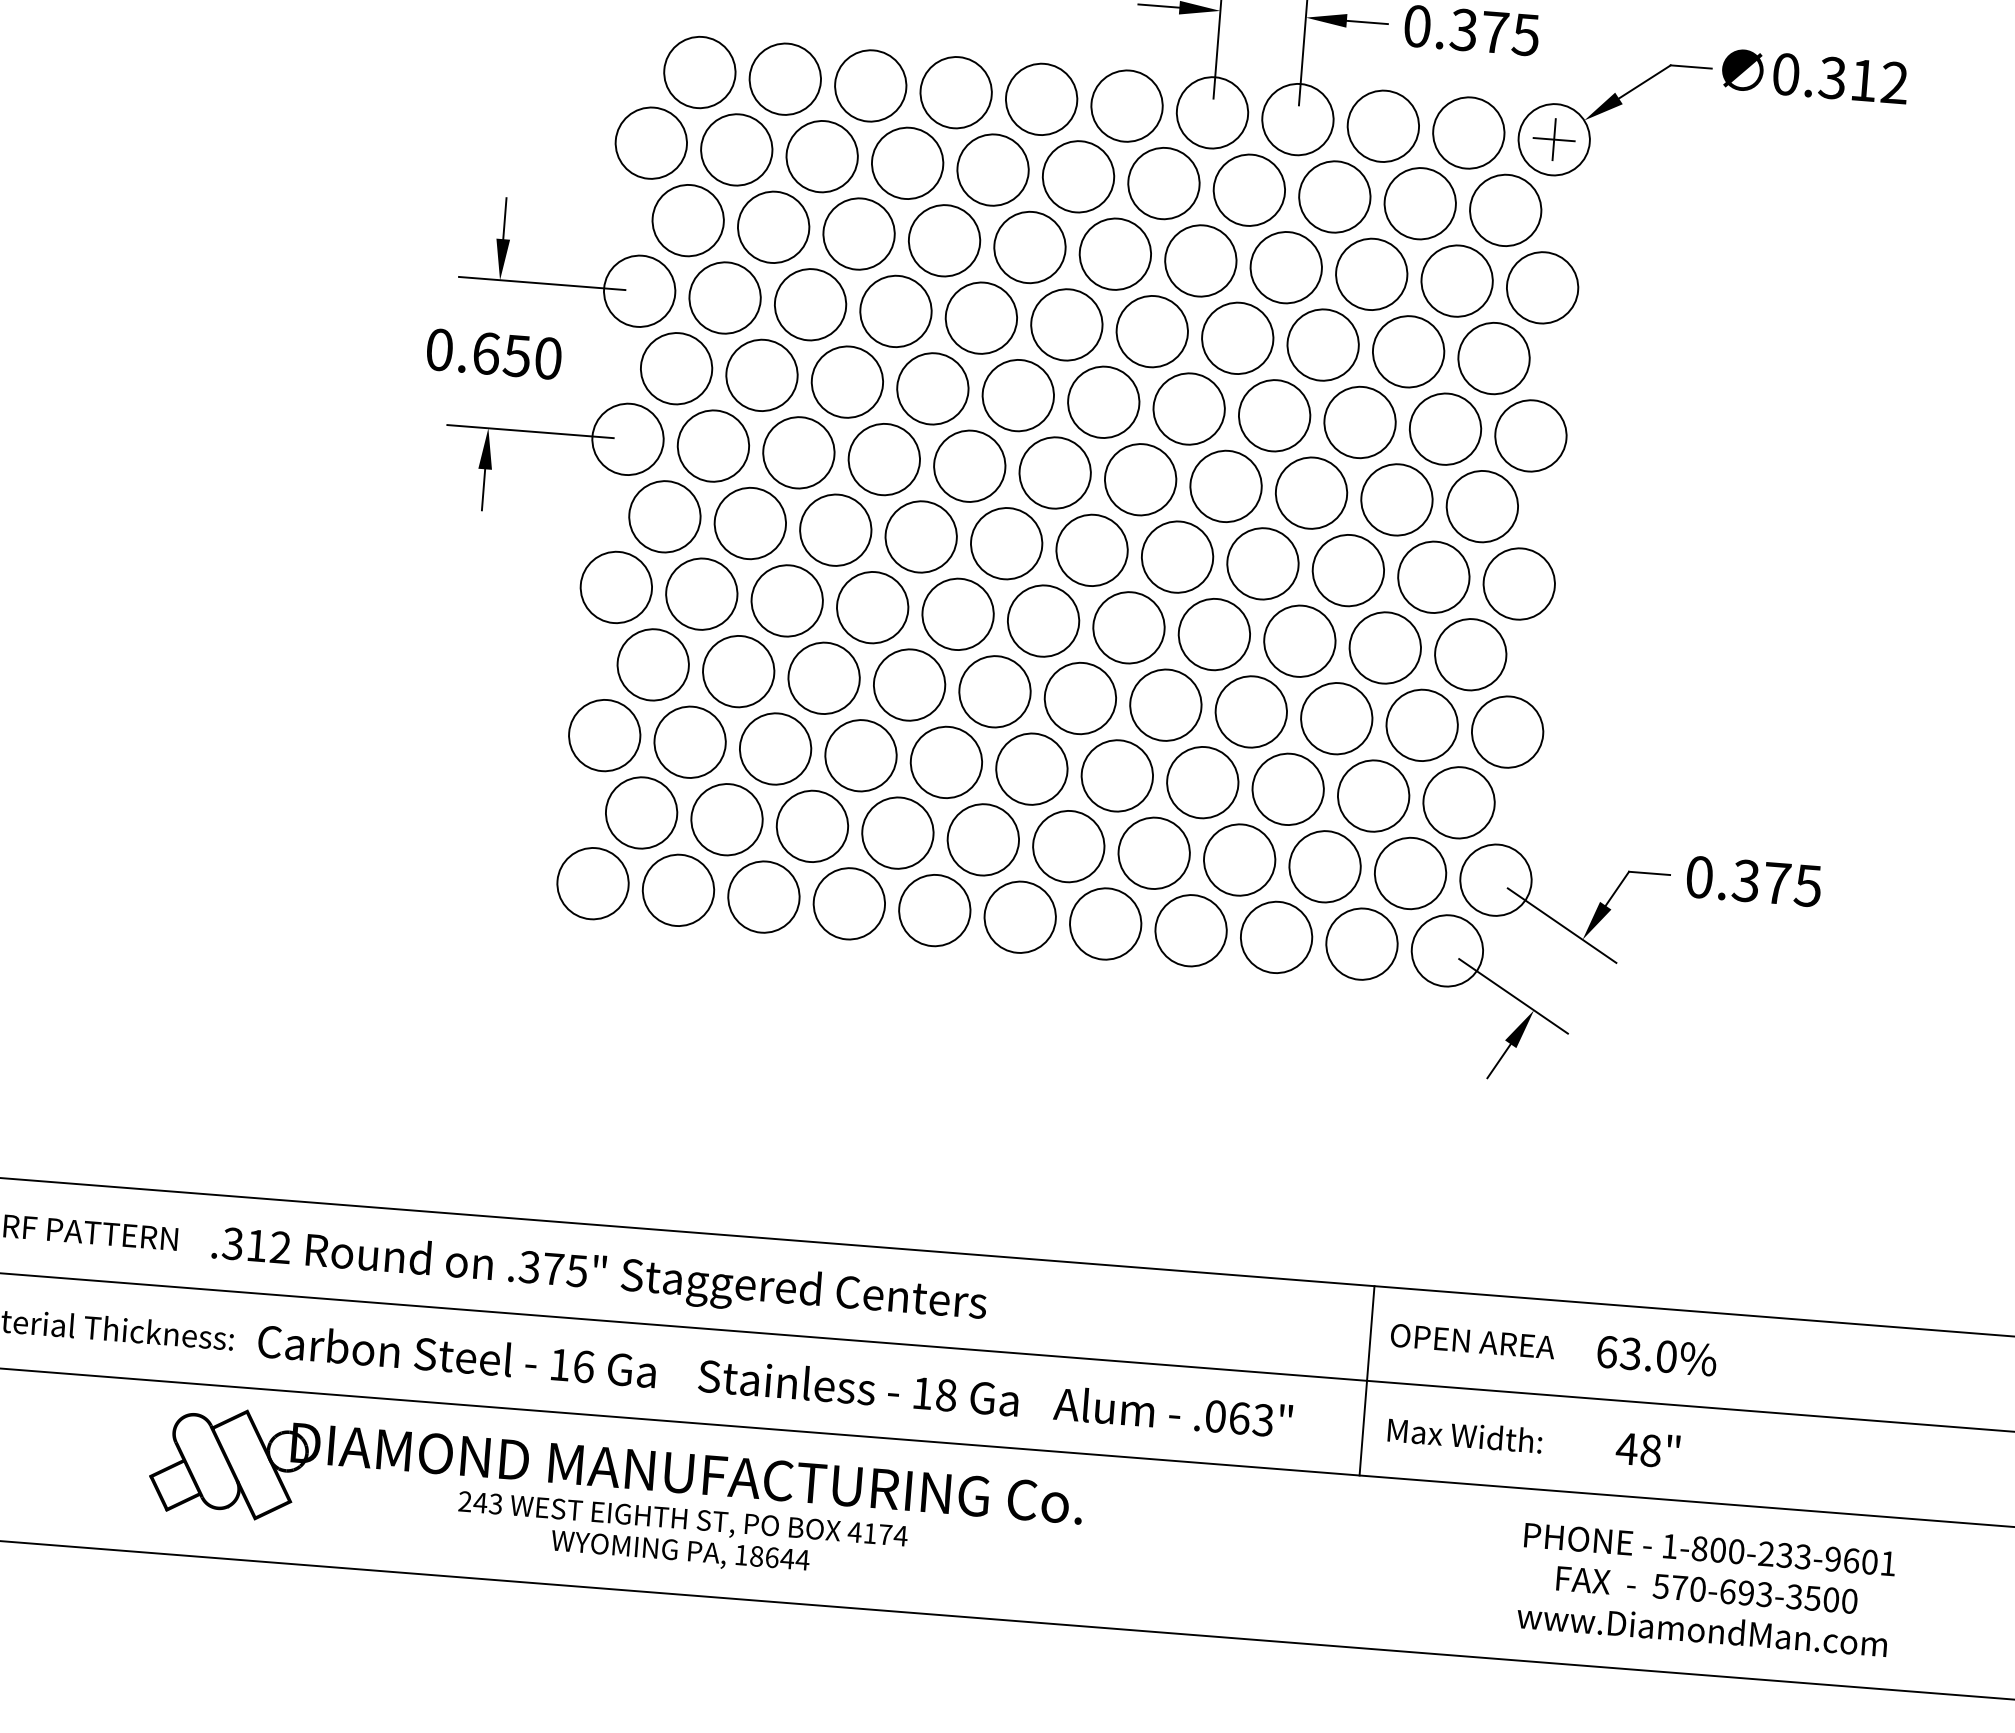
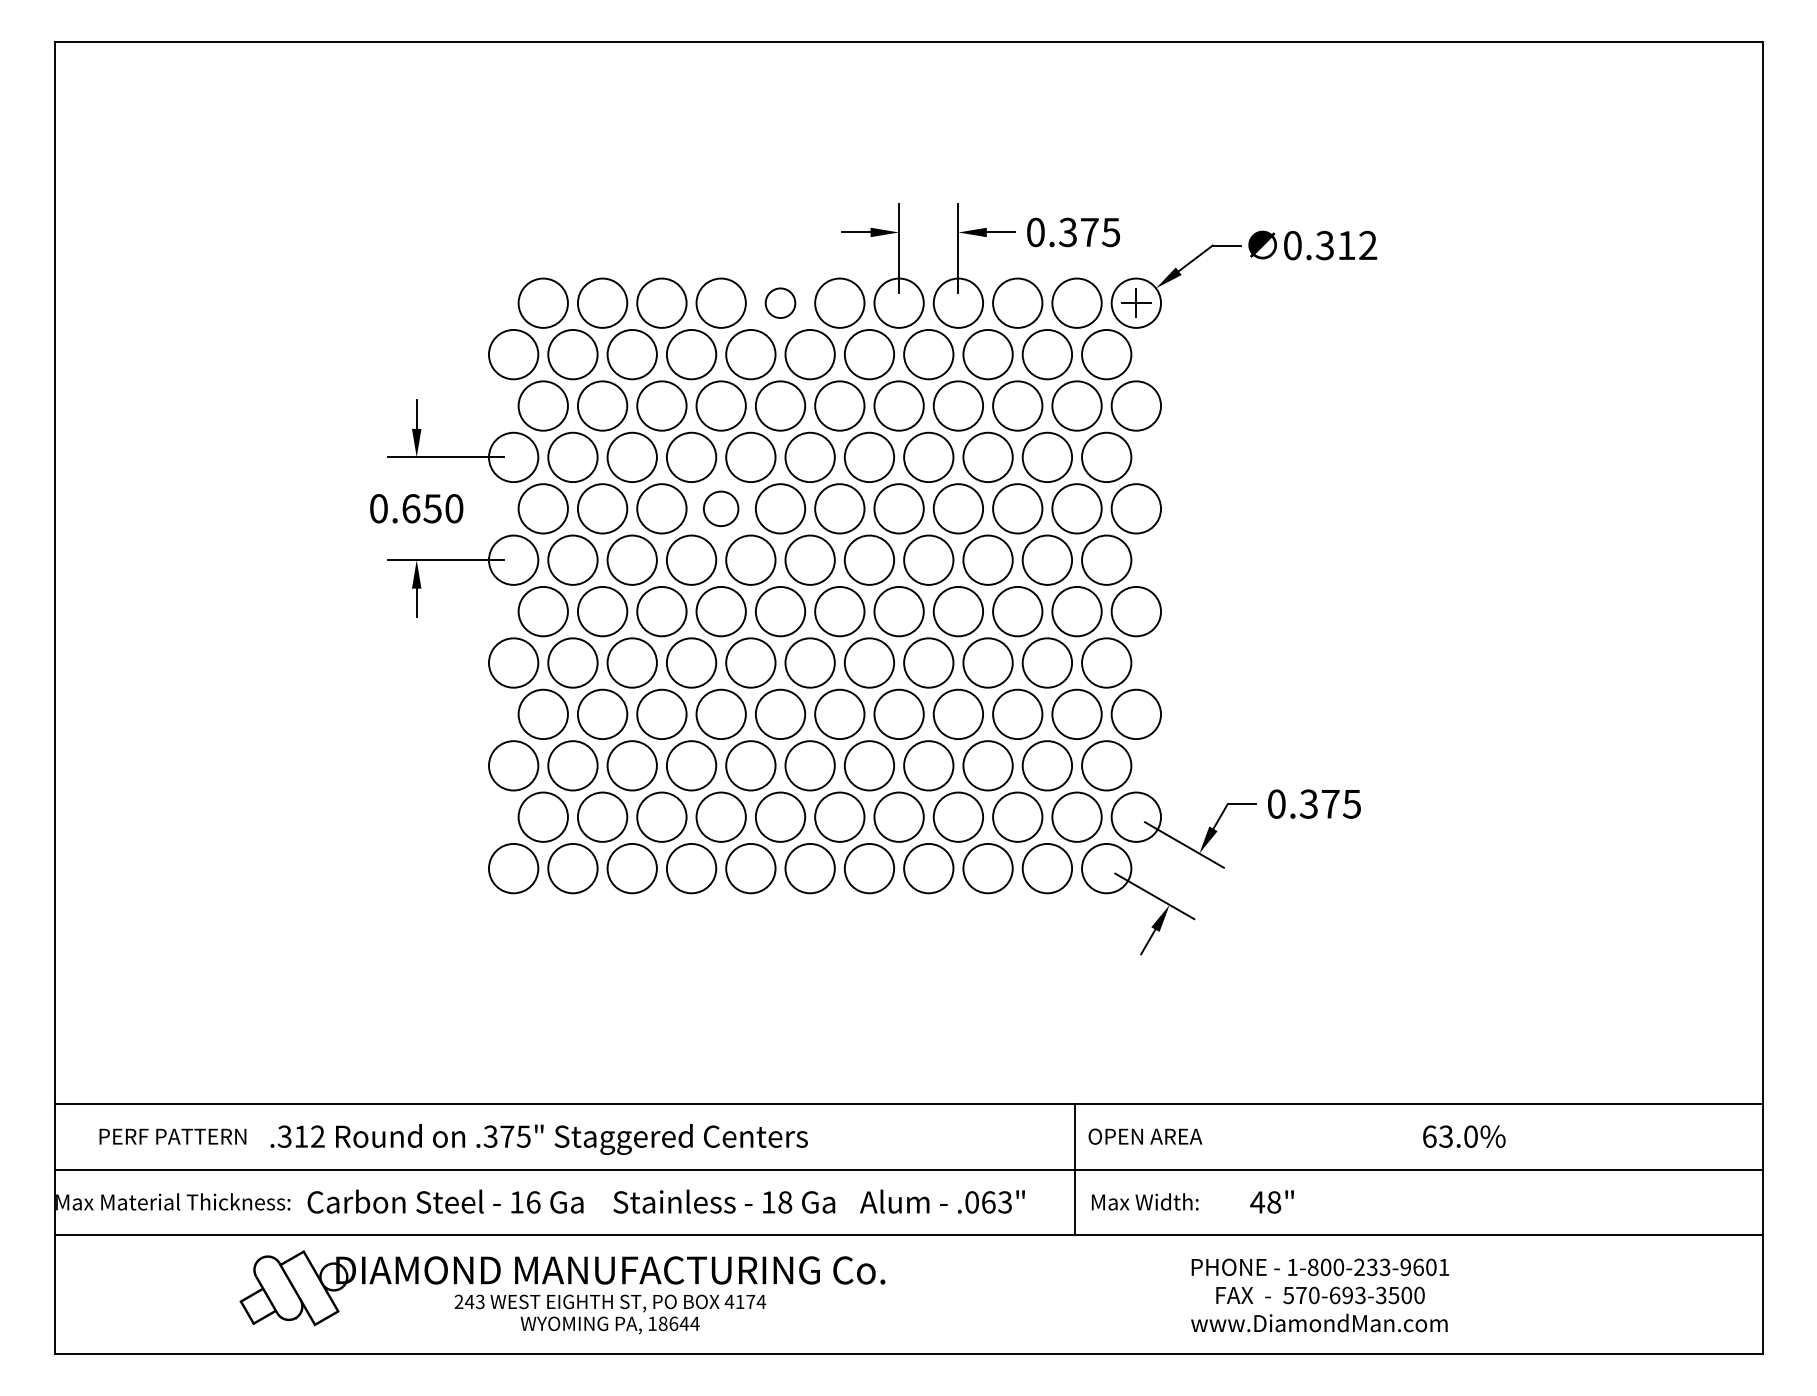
circle: (1041, 98) -> (780, 302), size x0.6
circle: (931, 388) -> (720, 508), size x0.7
text: (1657, 1355) -> (1464, 1136), moved

